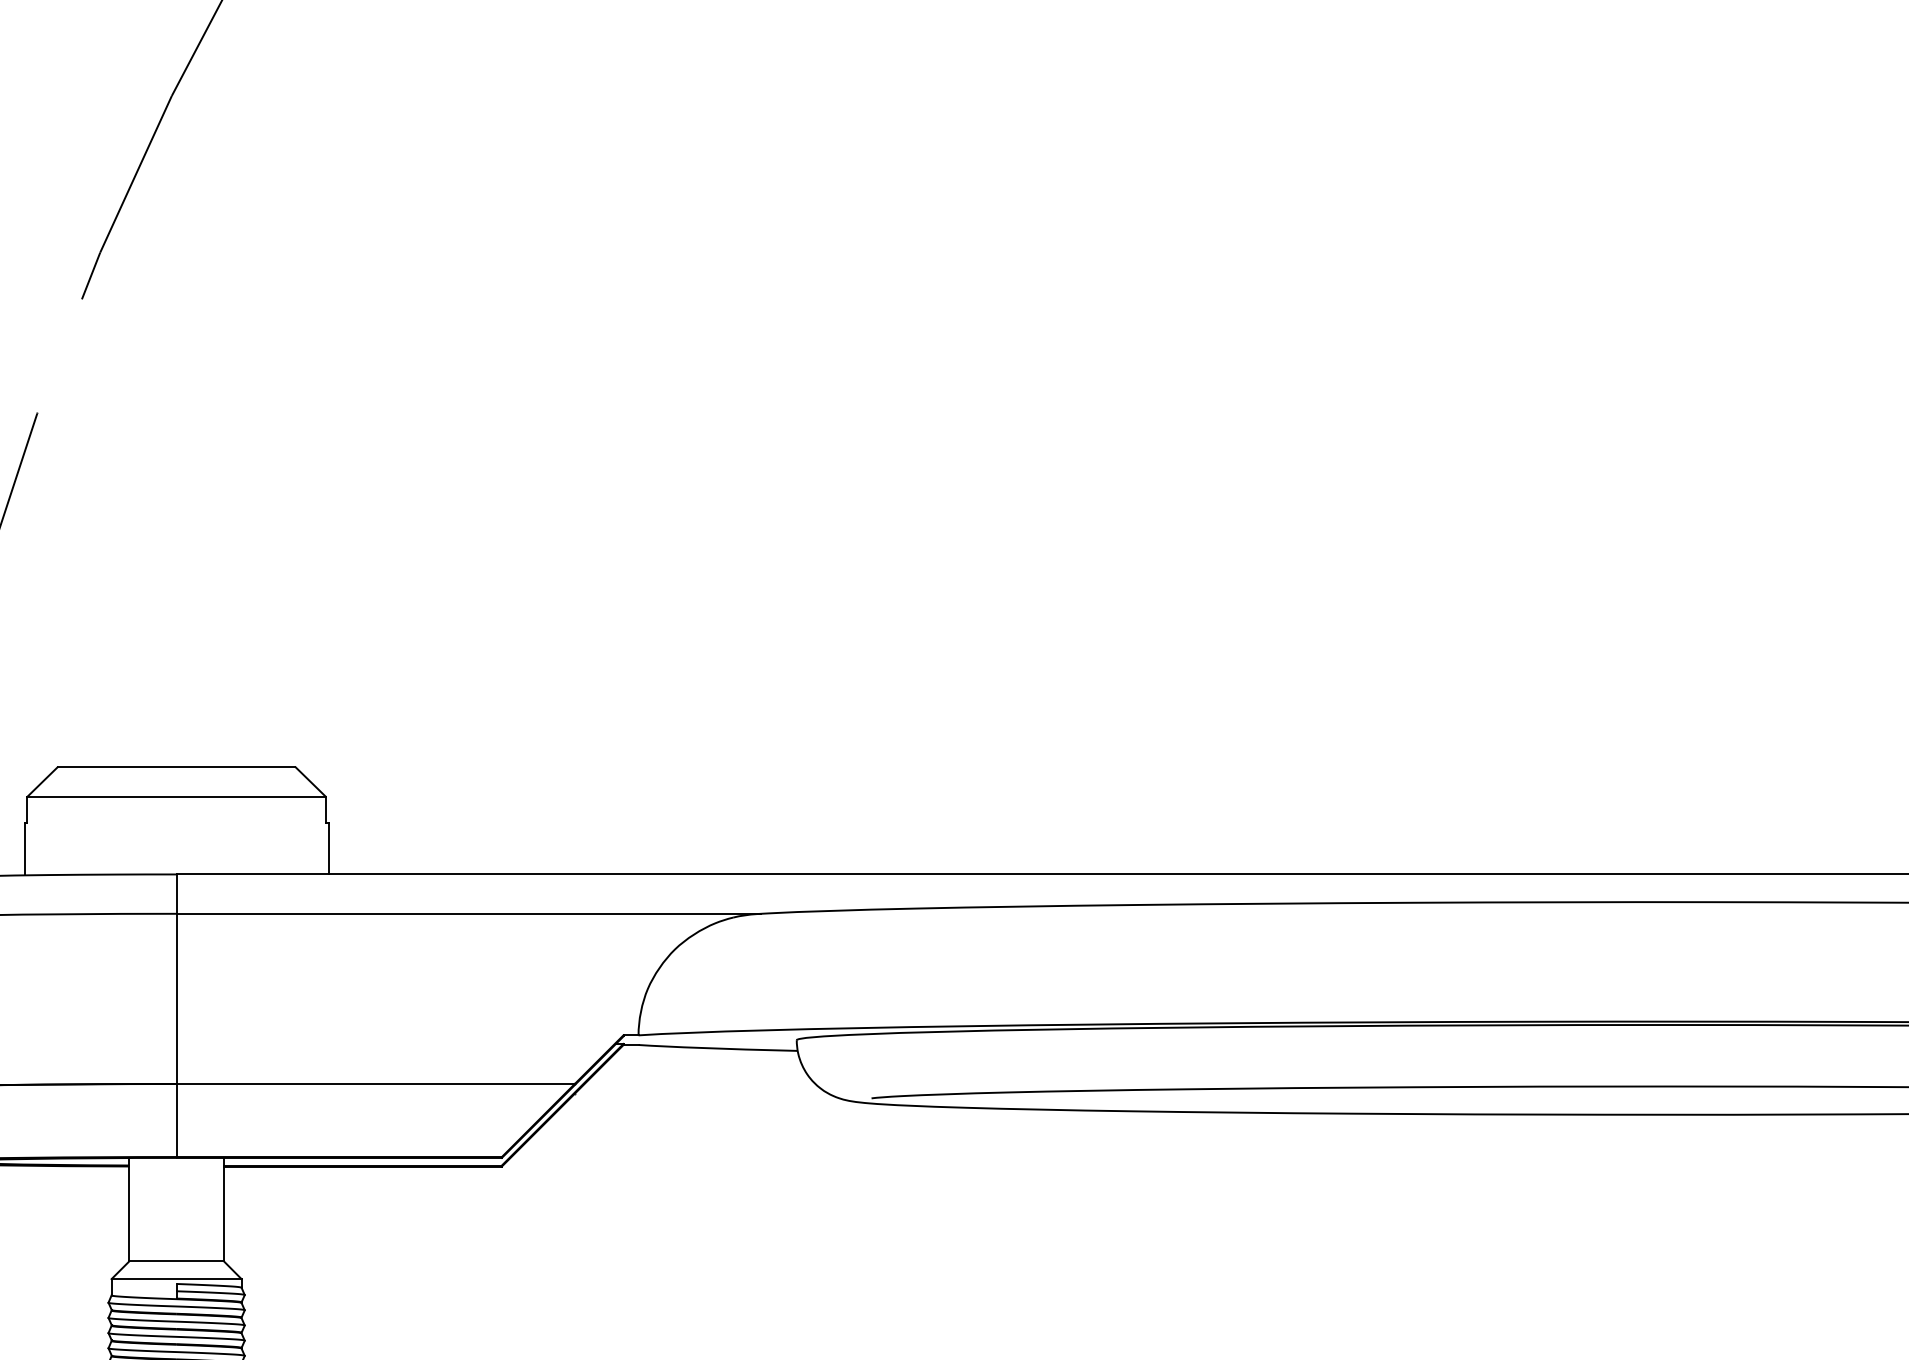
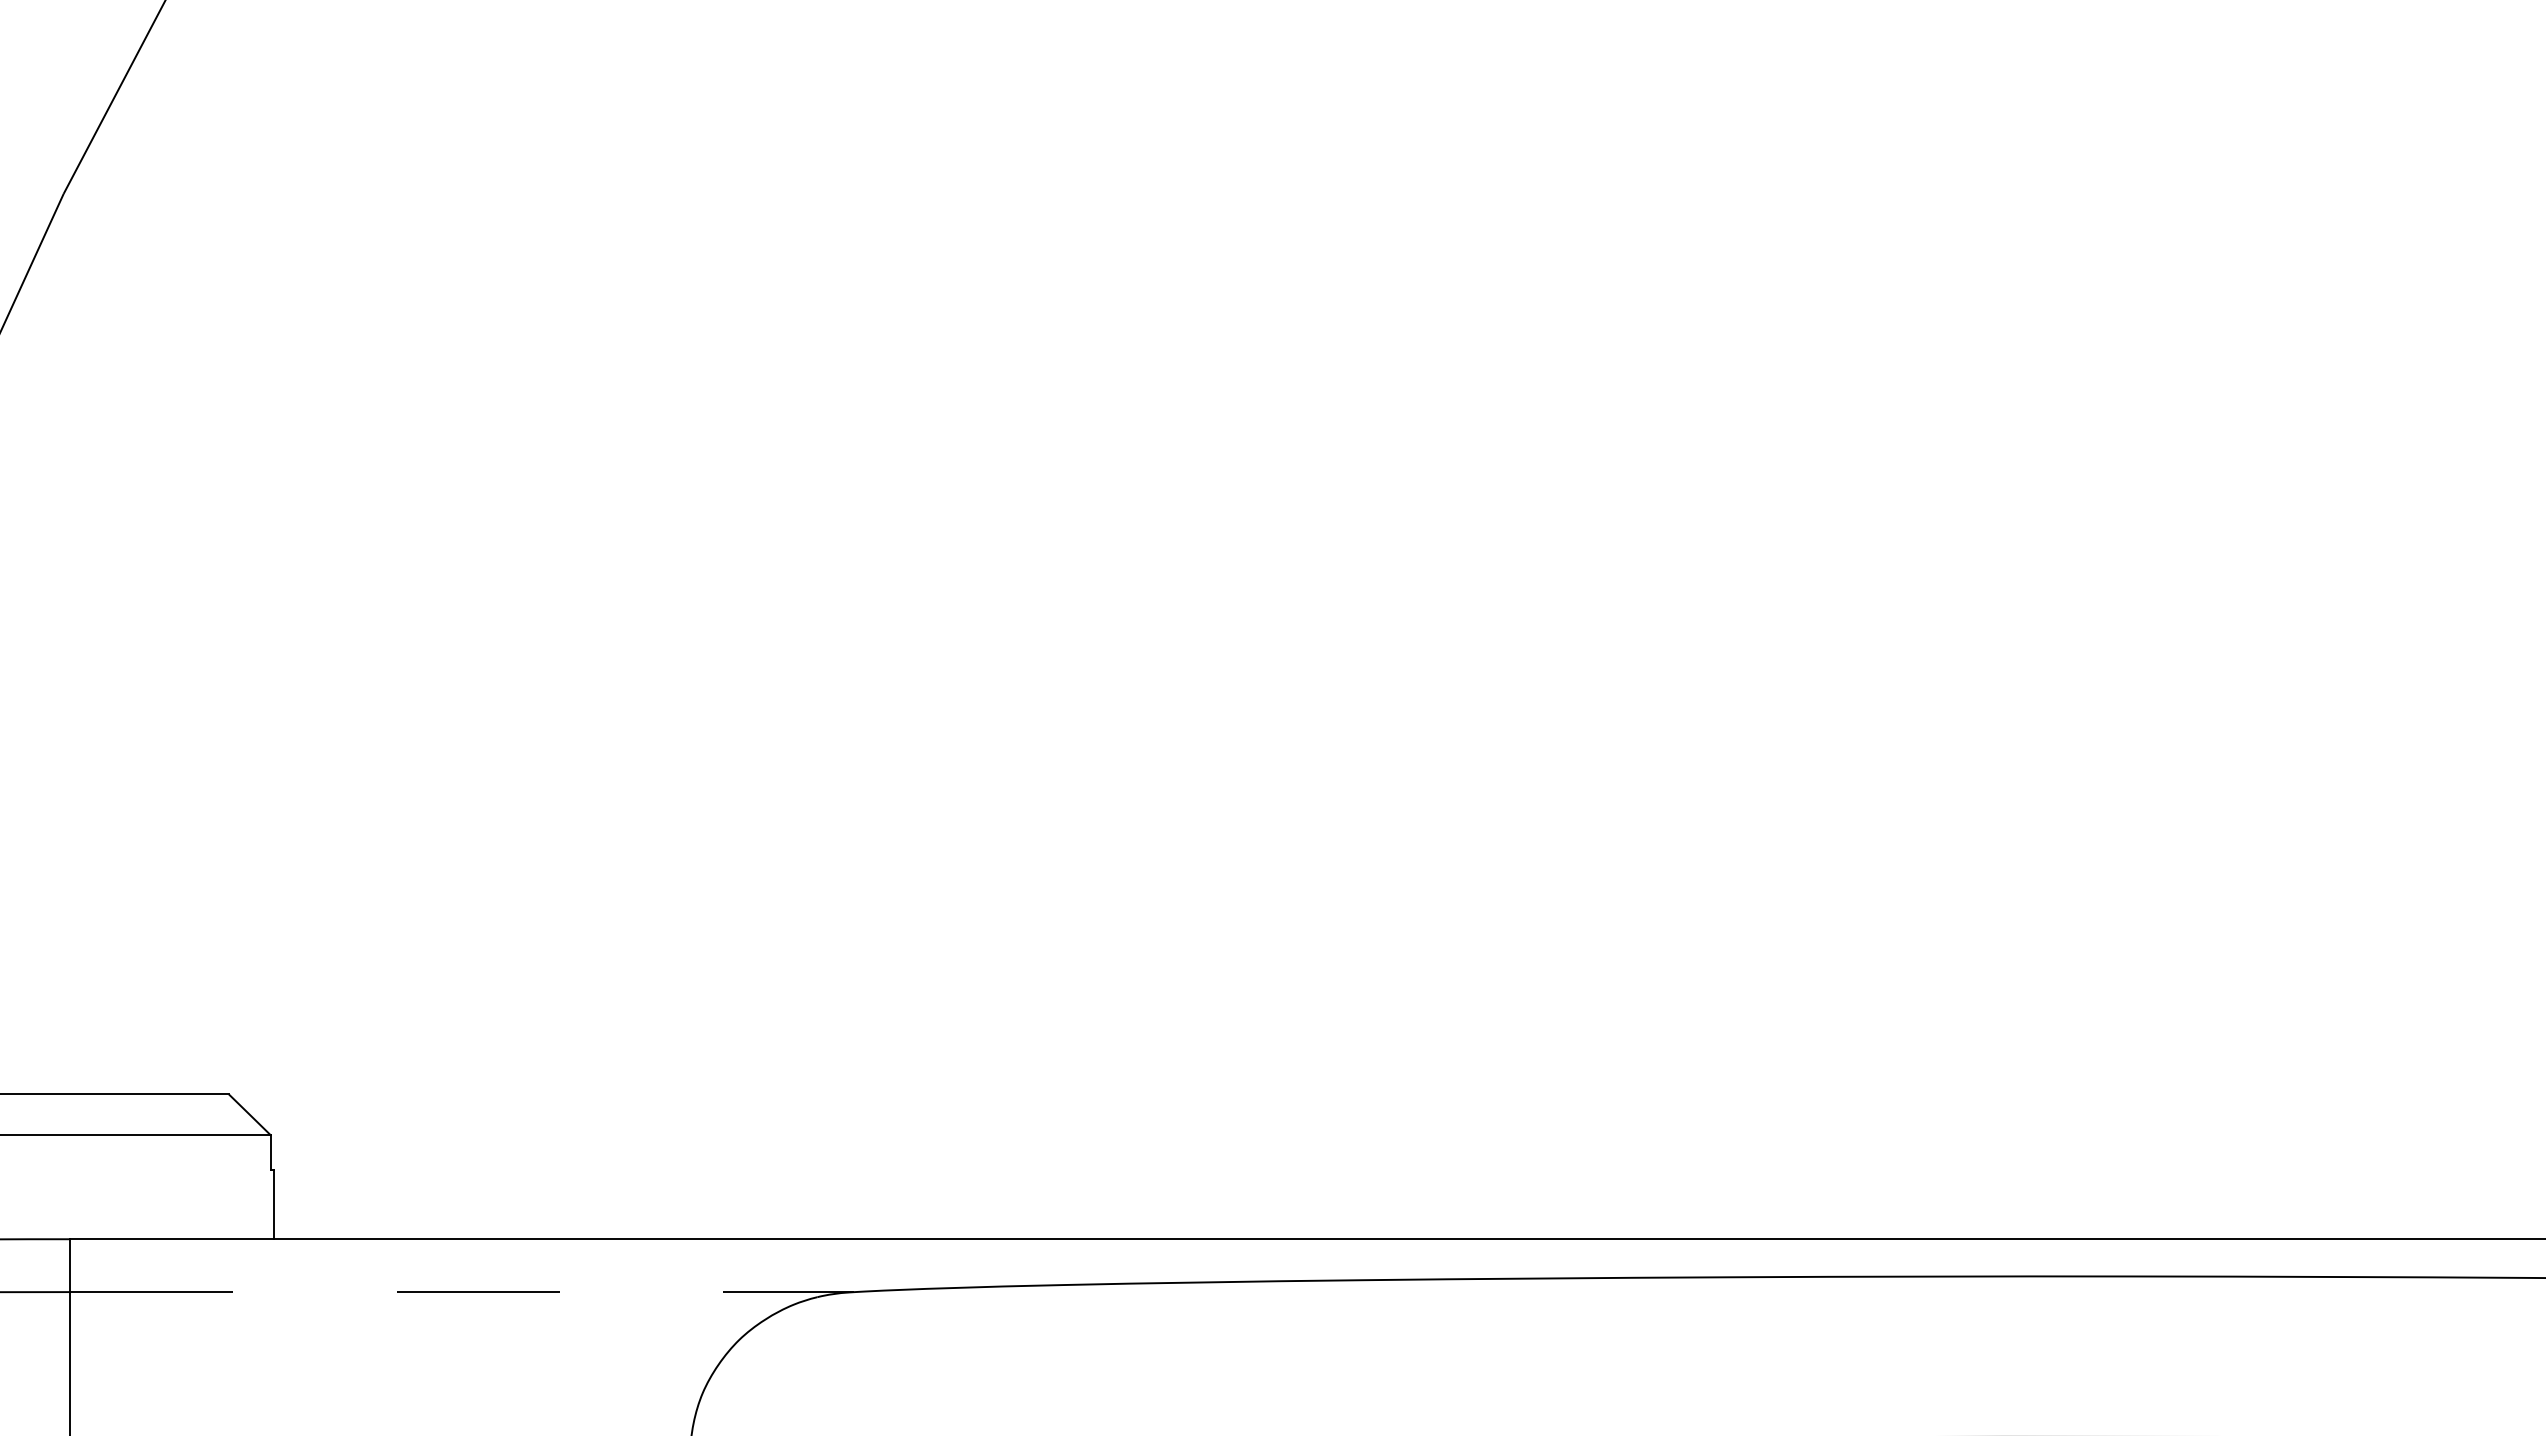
line: (469, 913) -> (463, 1291), solid -> dashed

